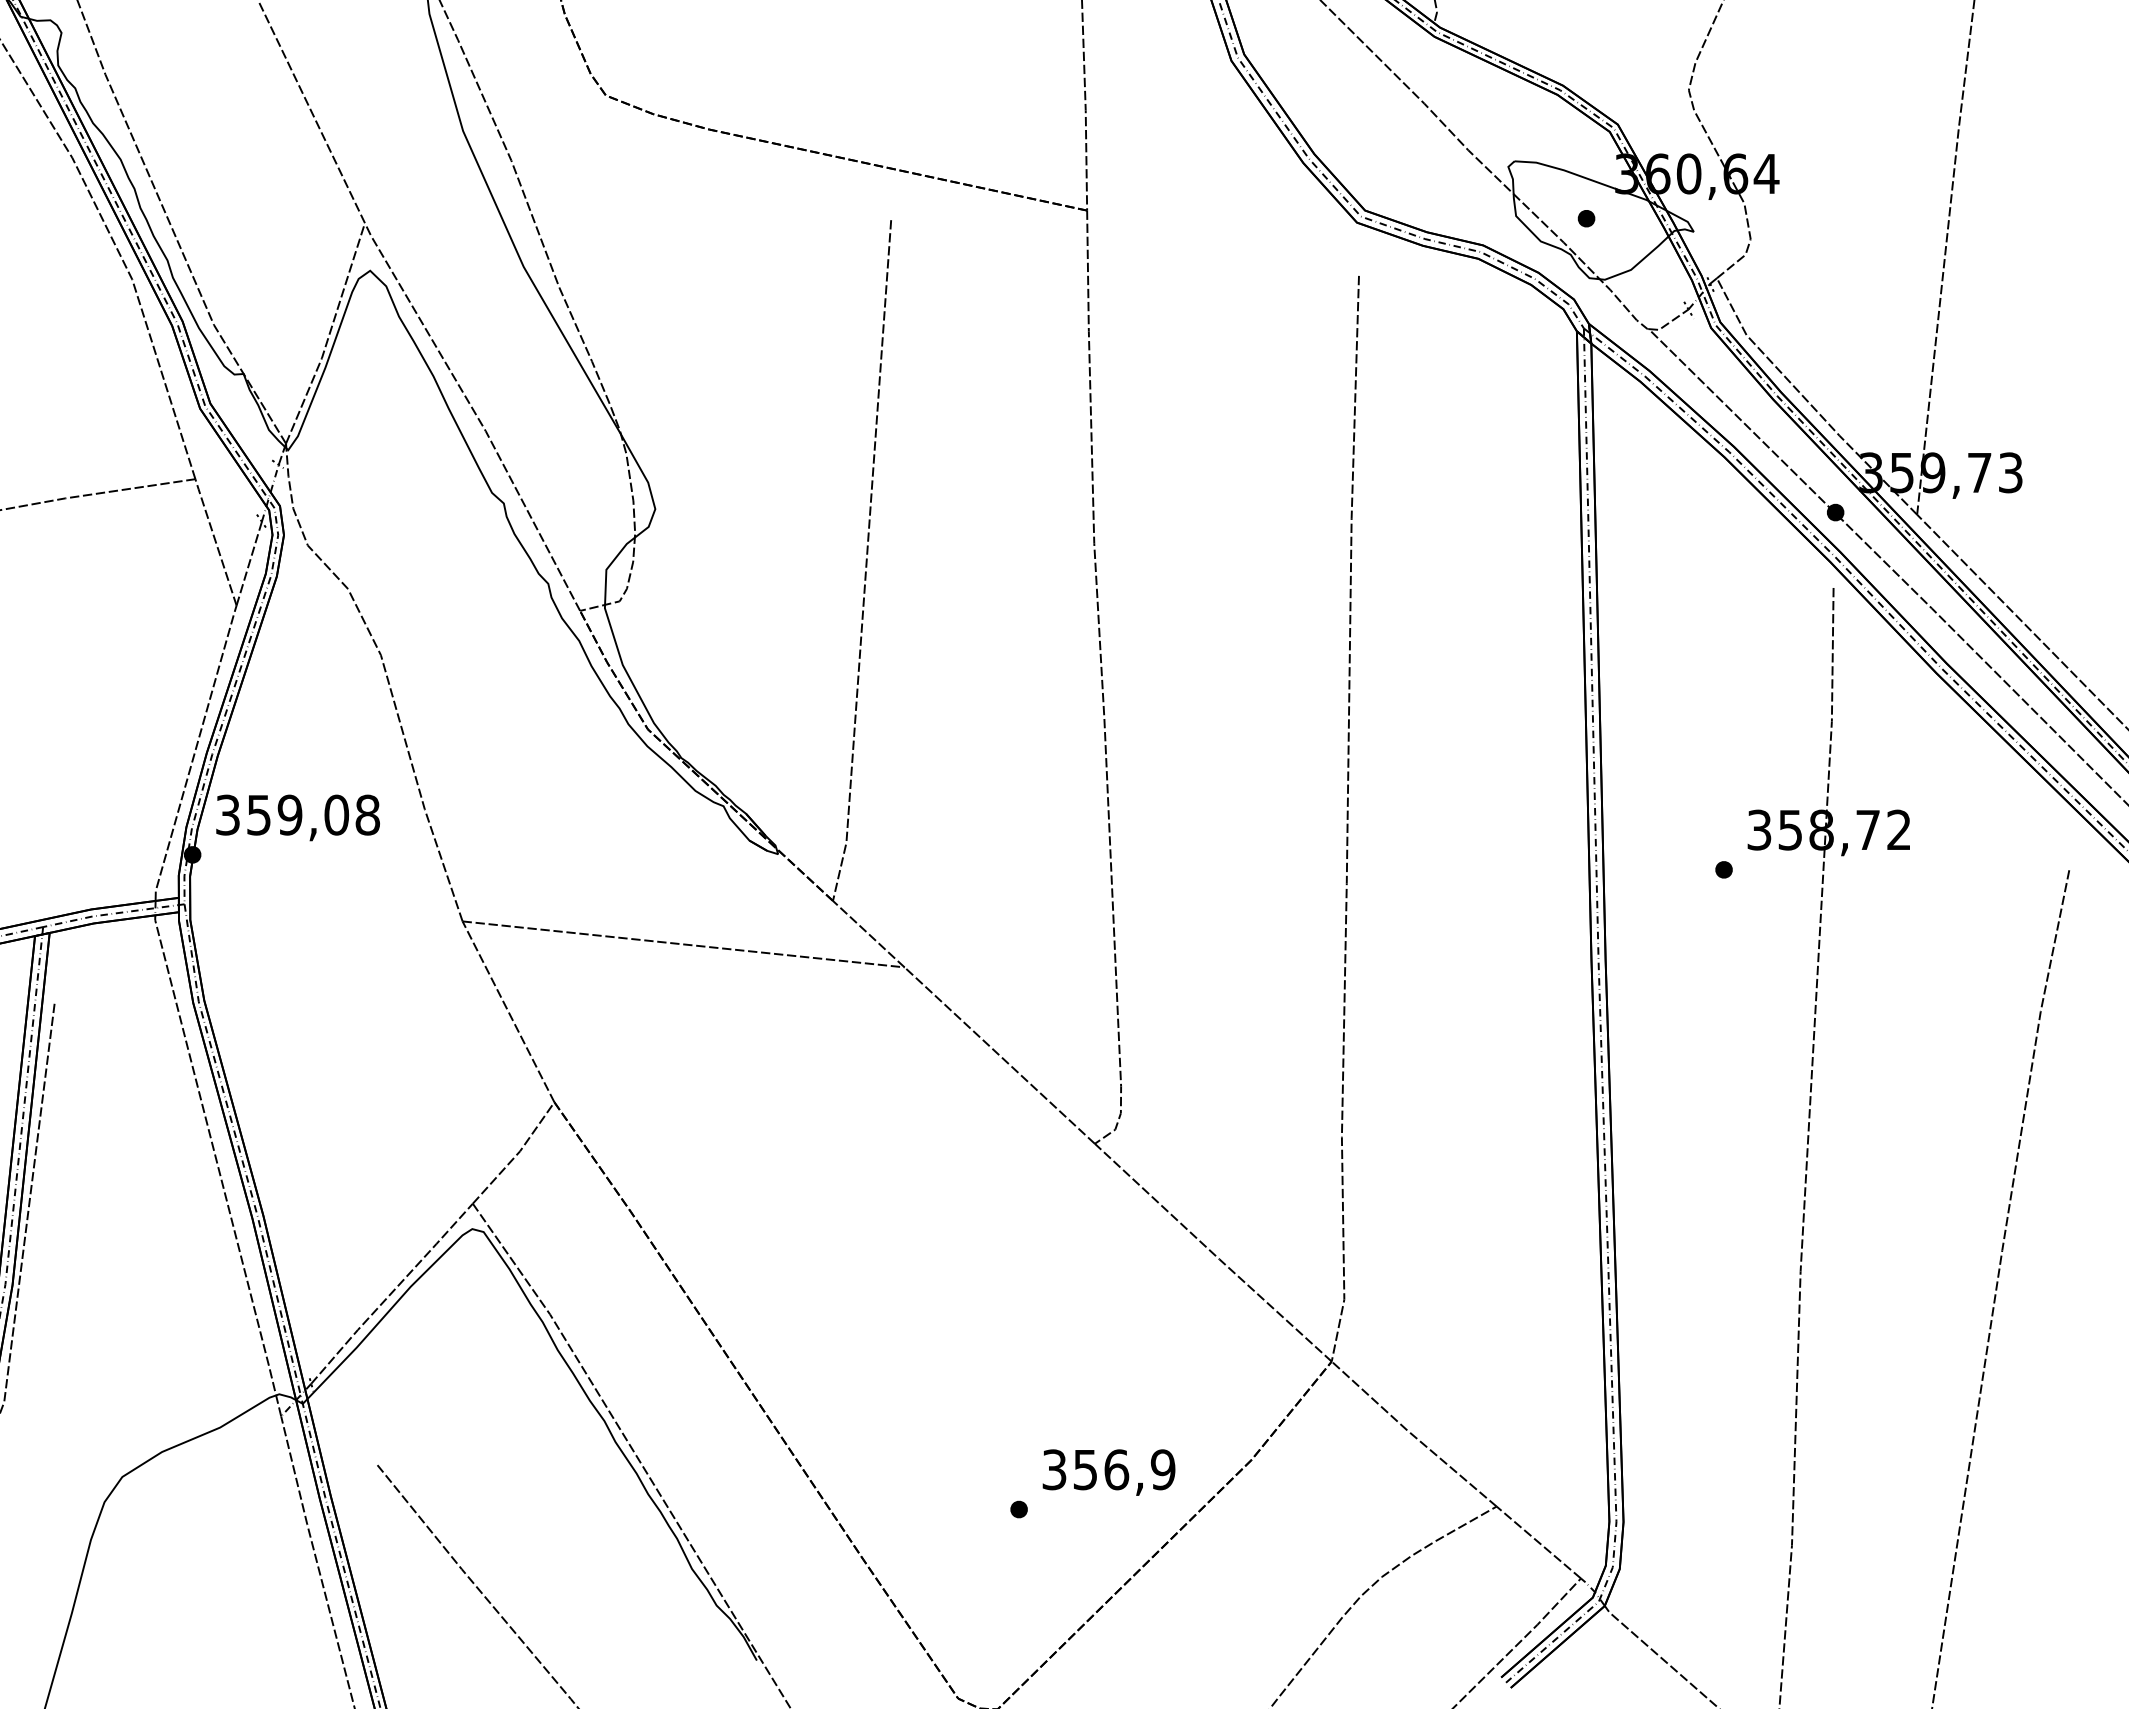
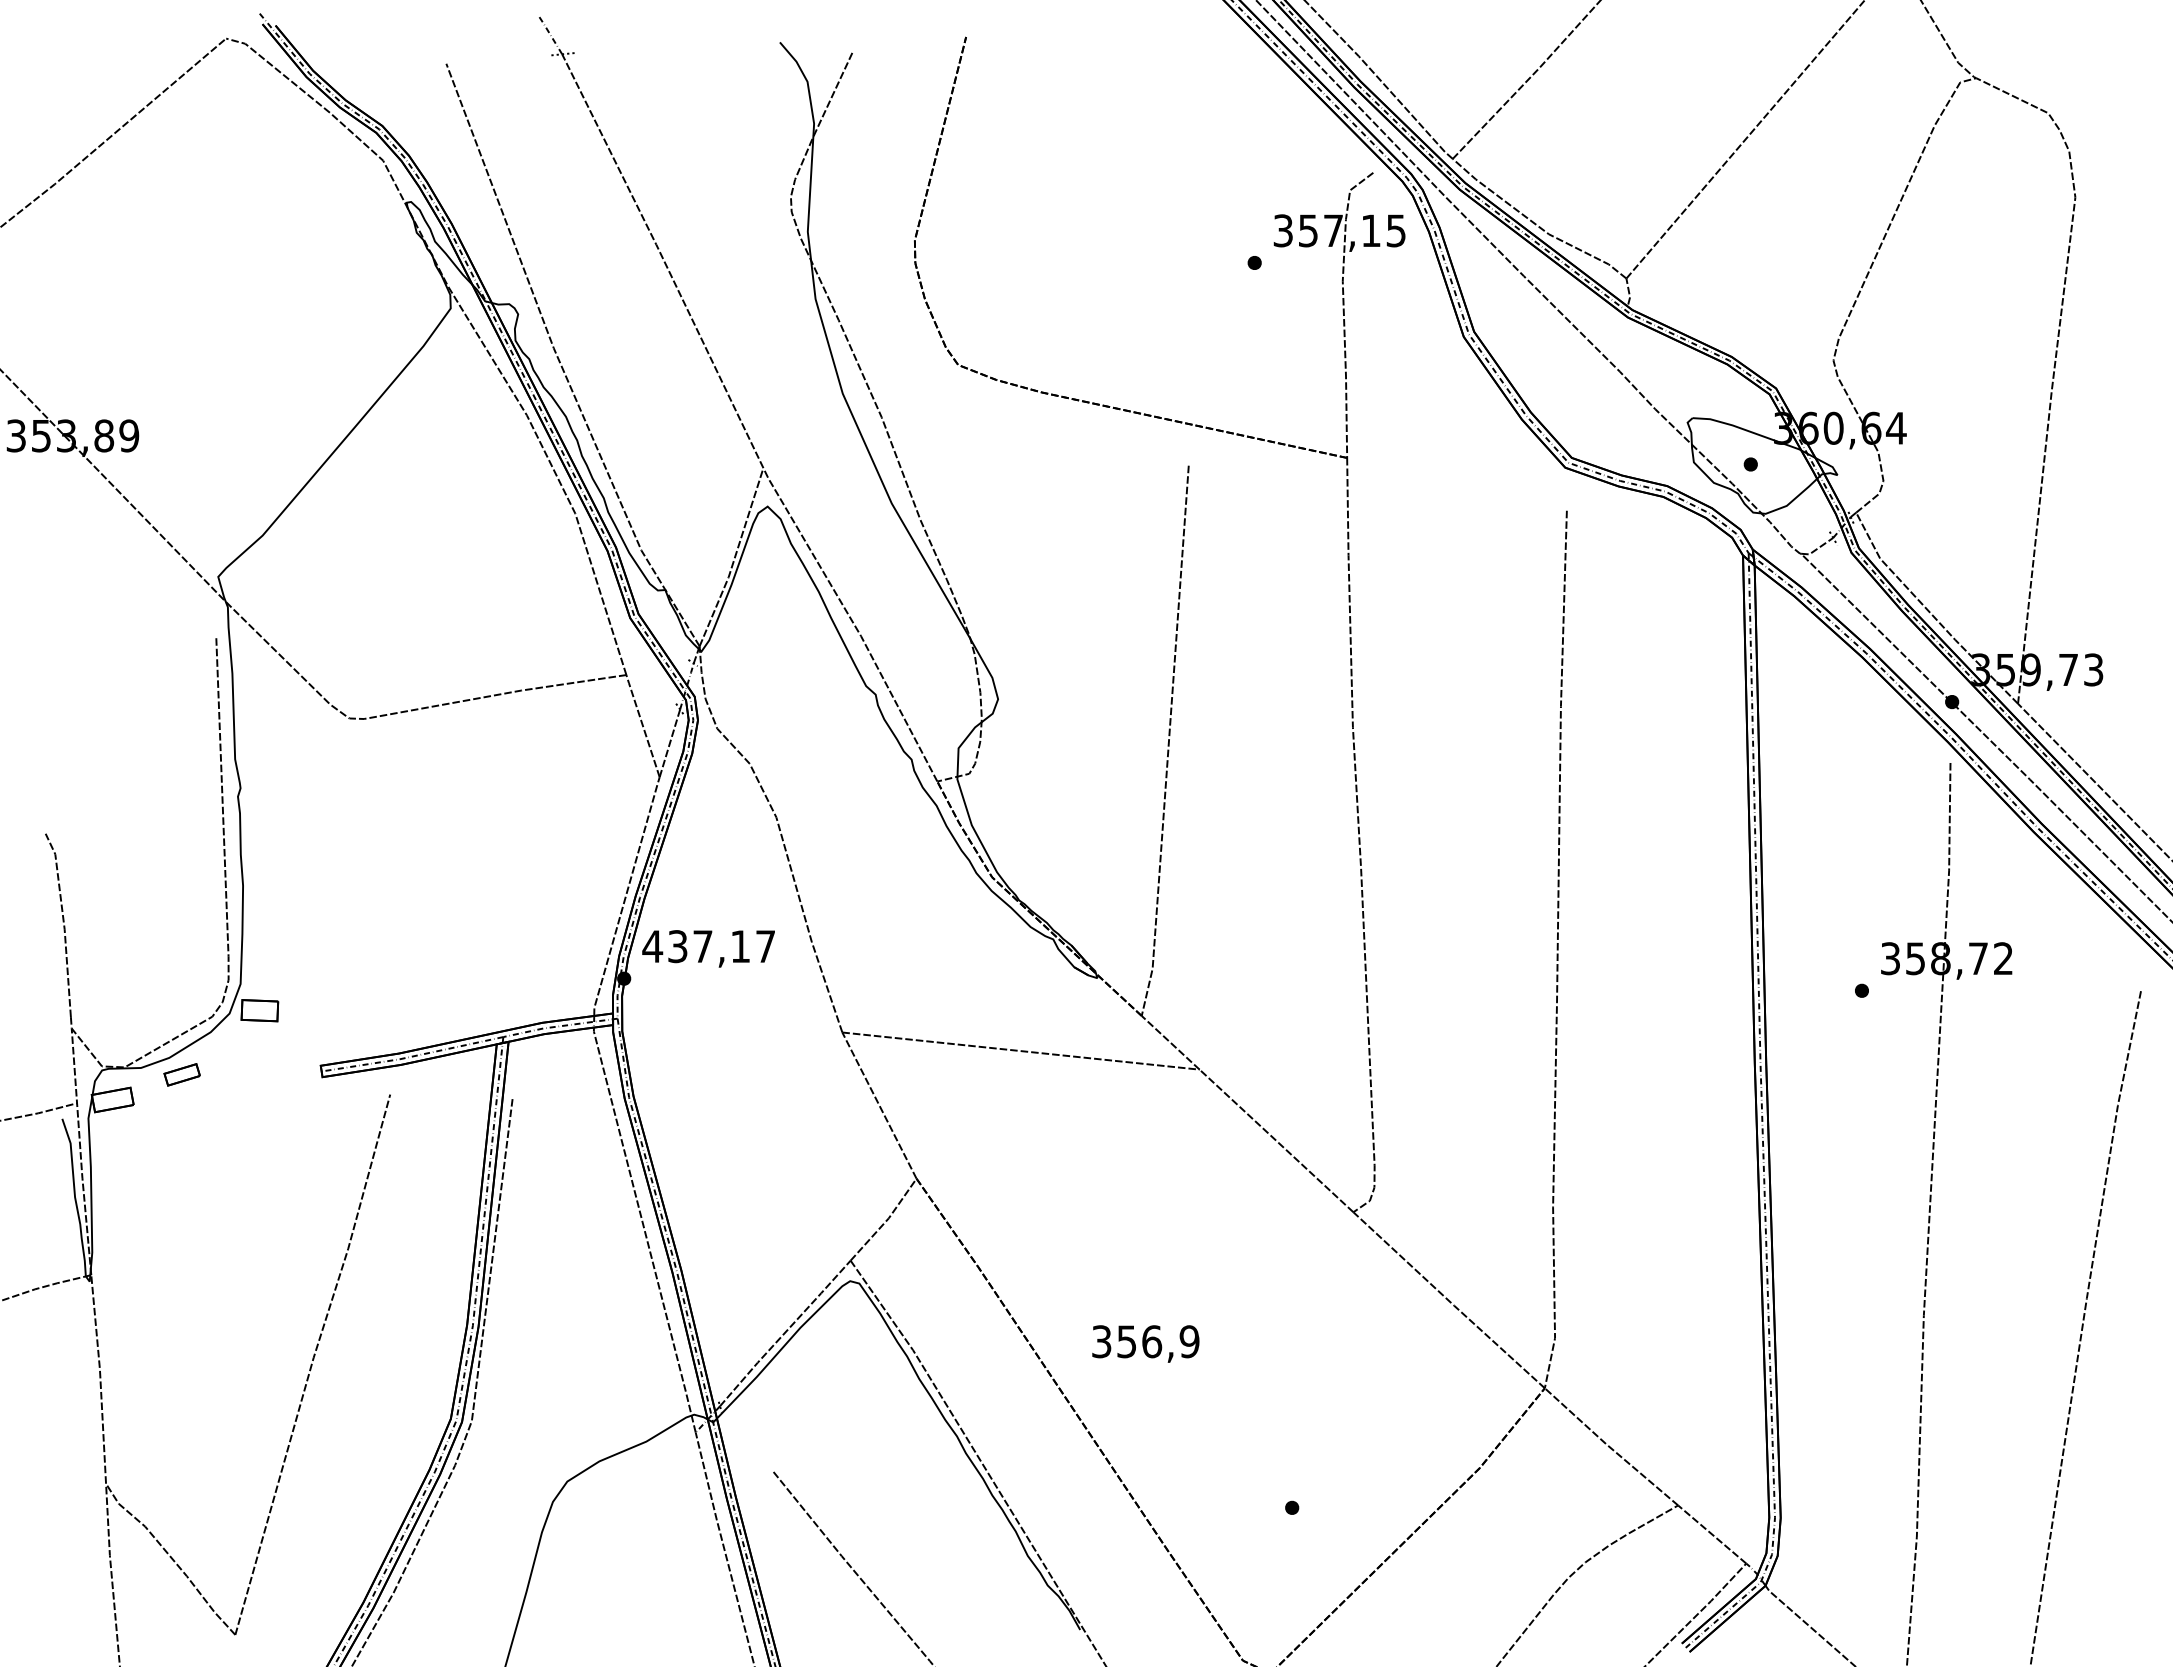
text: (296, 815) -> (708, 946), 359,08 -> 437,17
text: (1108, 1471) -> (1145, 1343), moved

